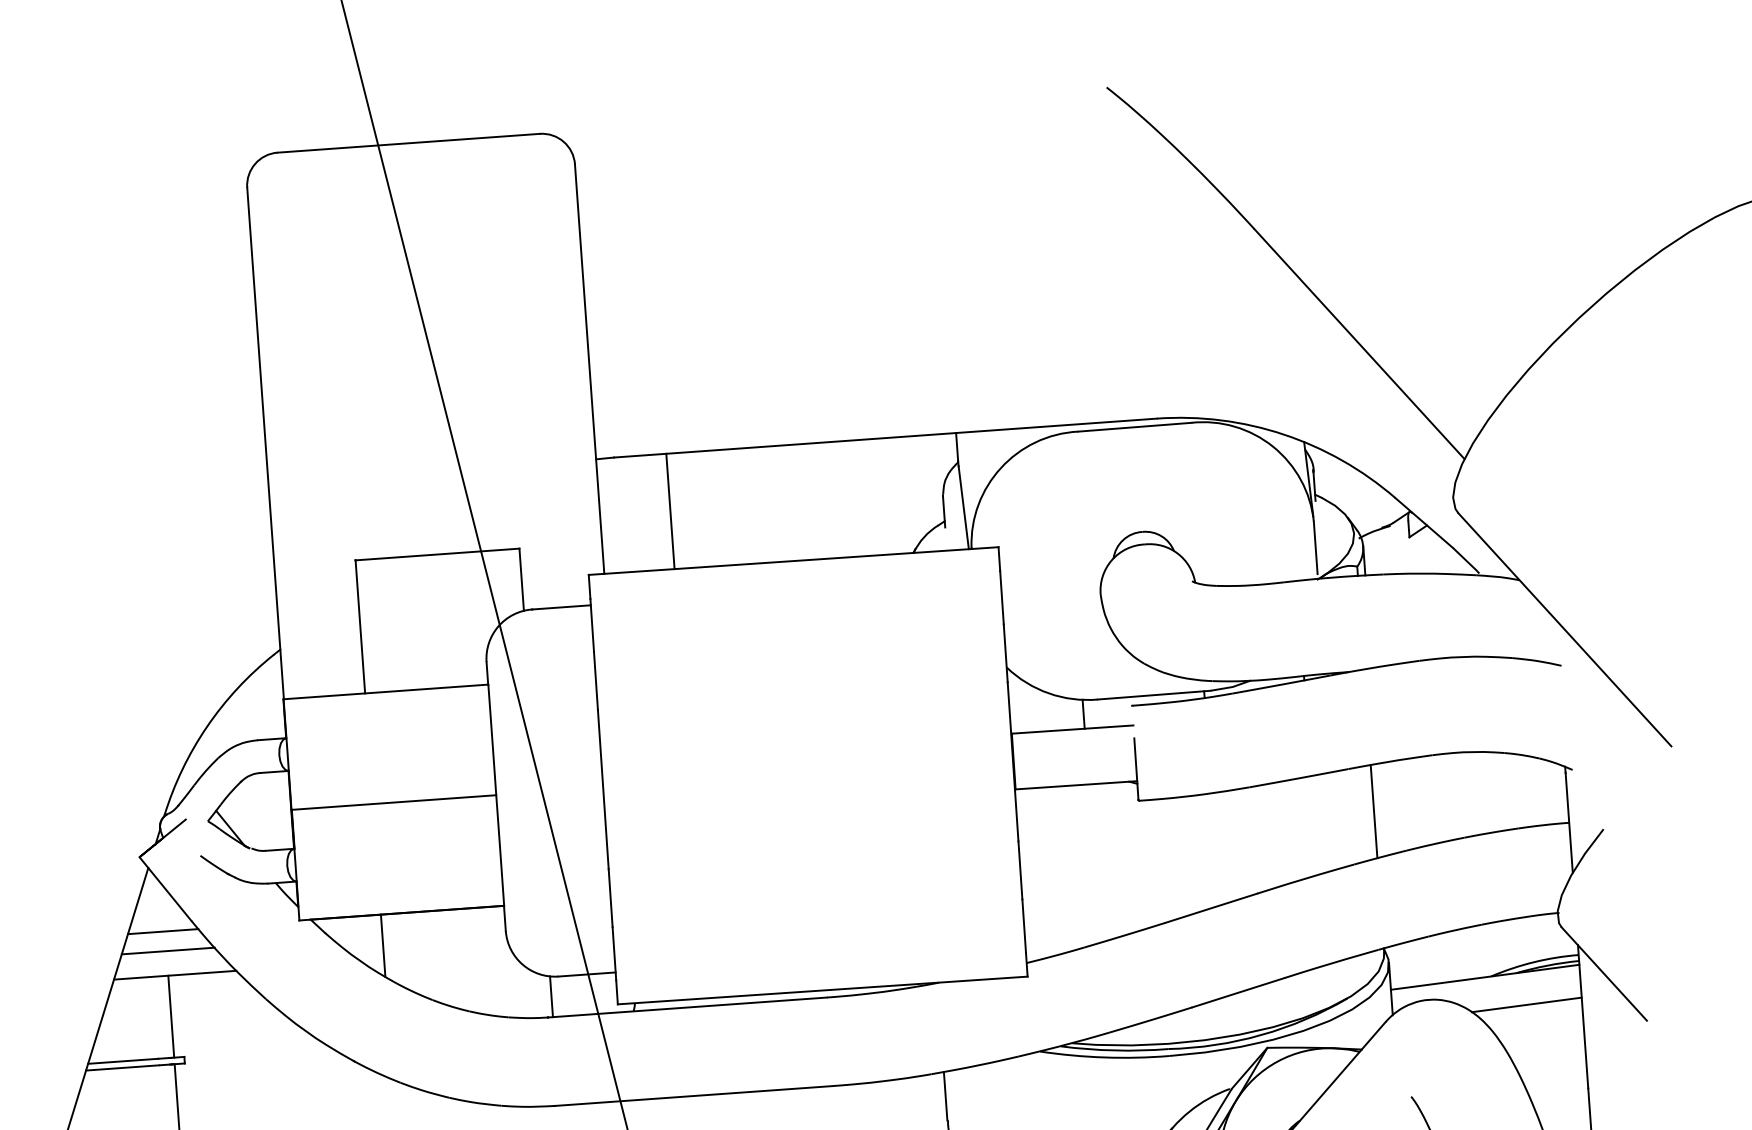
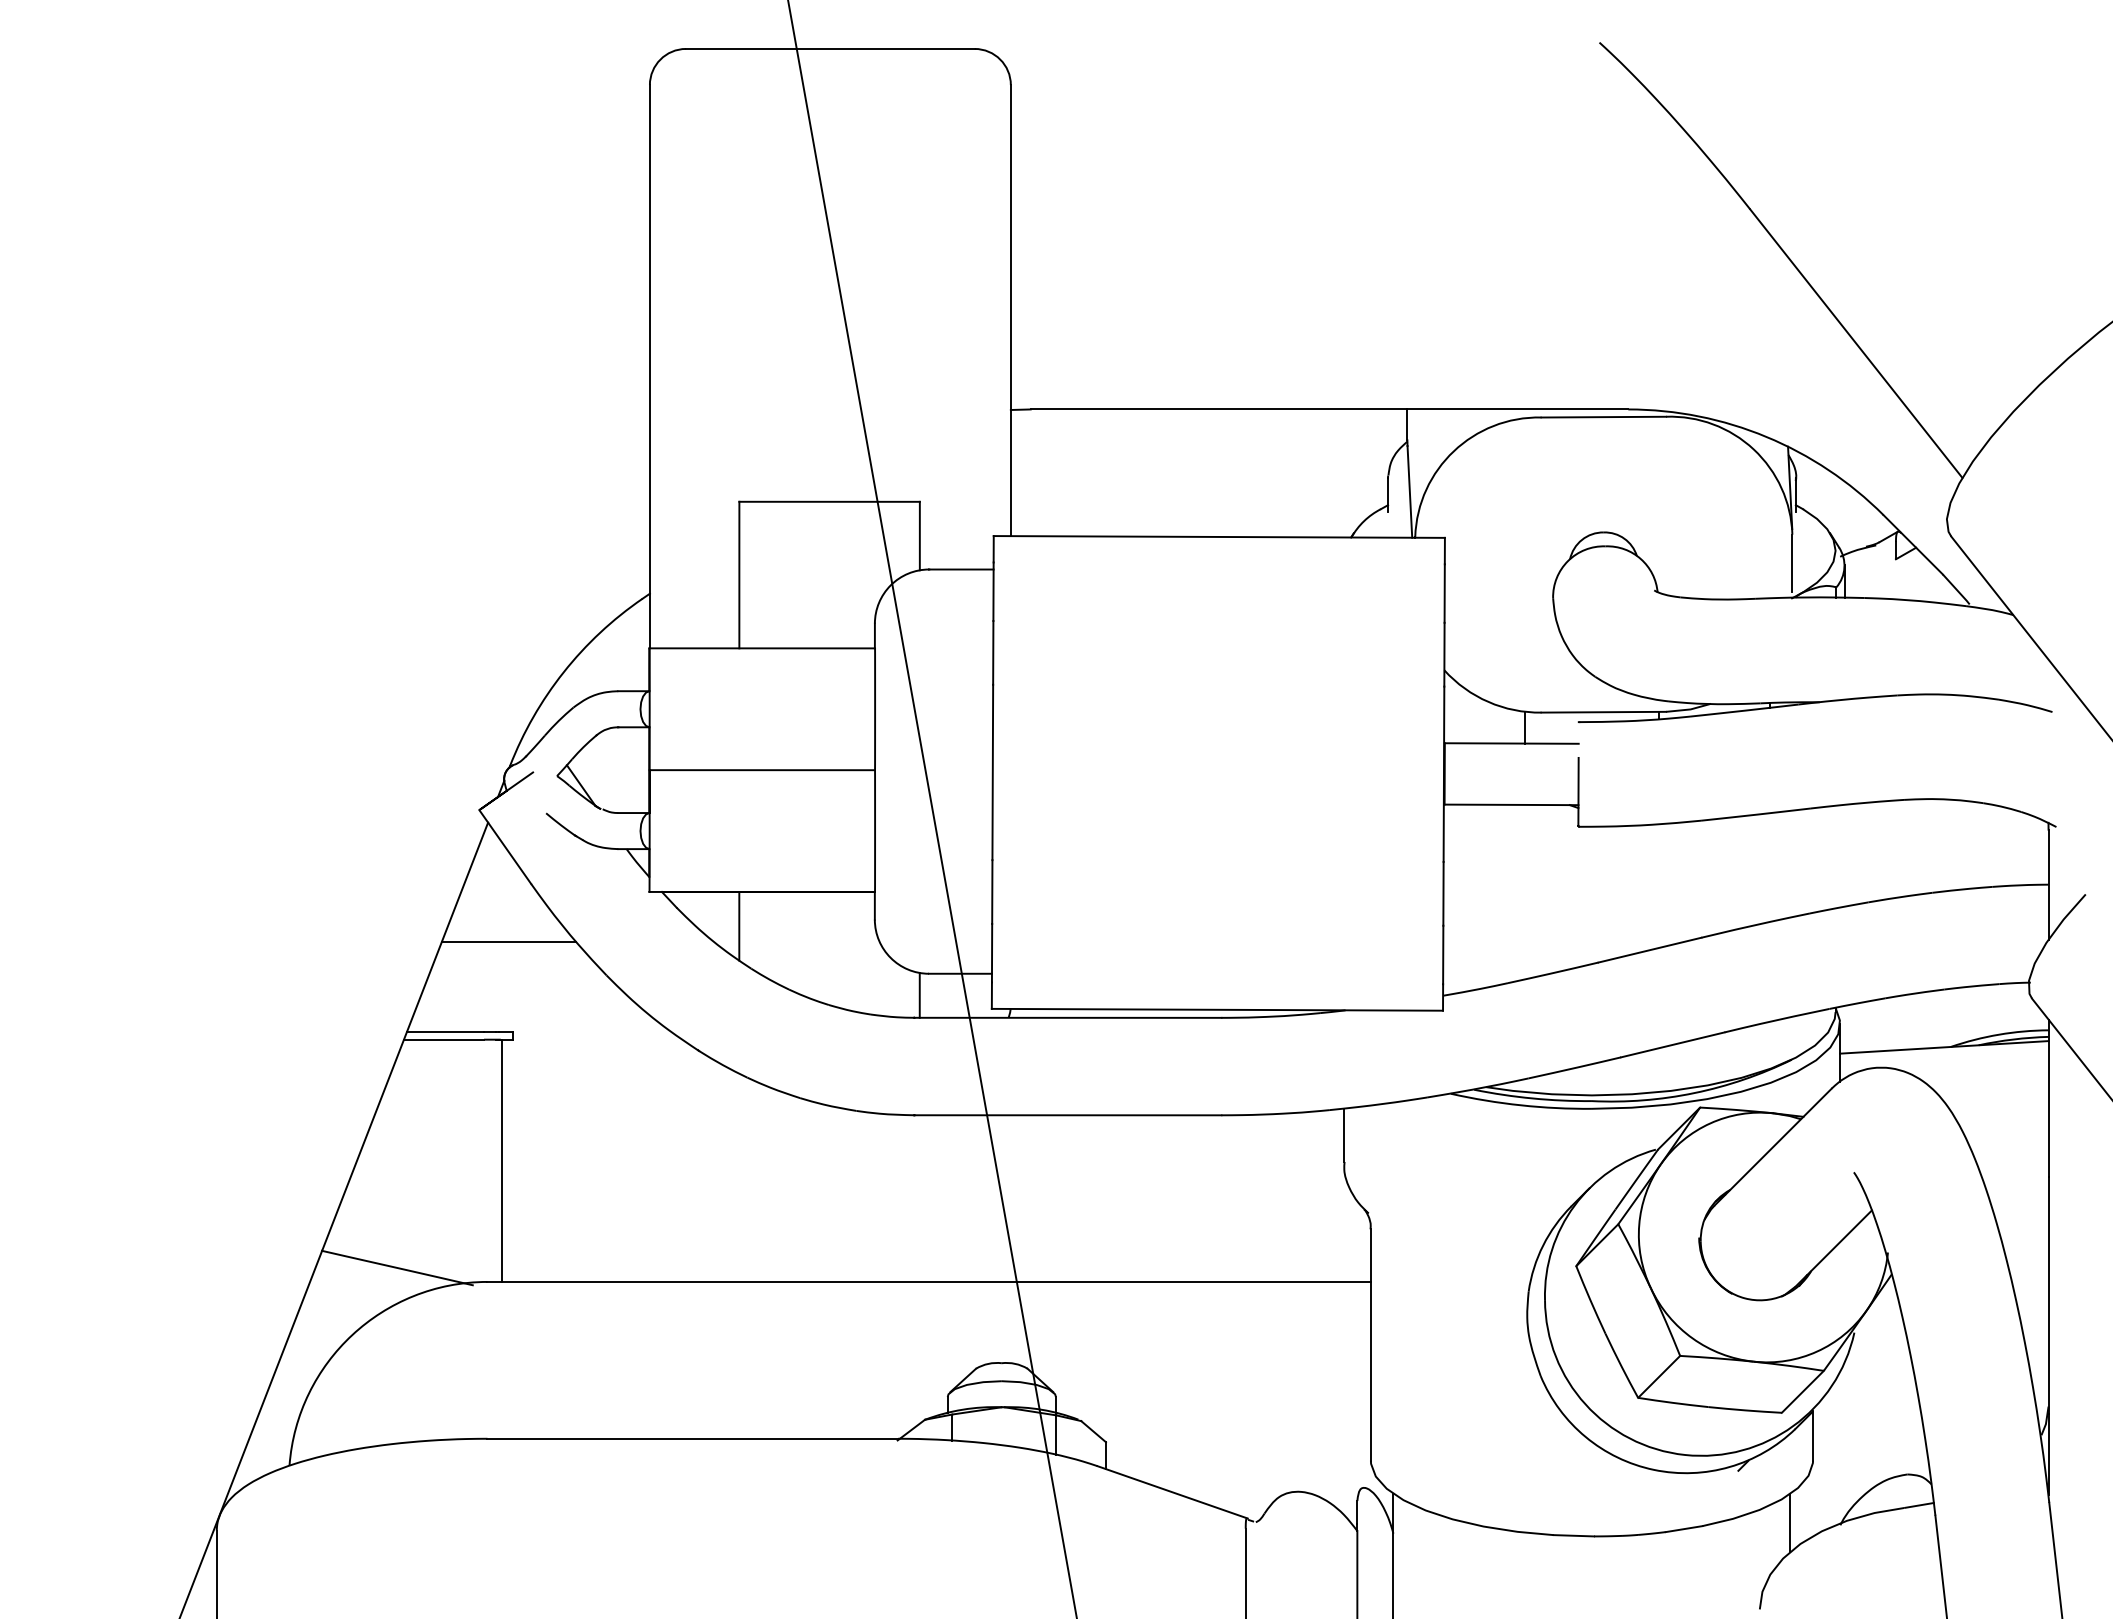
line: (670, 511) -> (1088, 472), removed
line: (1373, 811) -> (1835, 856), removed
line: (163, 931) -> (499, 893), removed
line: (168, 951) -> (503, 915), removed
line: (1526, 1004) -> (1987, 1080), removed
line: (171, 1016) -> (501, 987), removed

